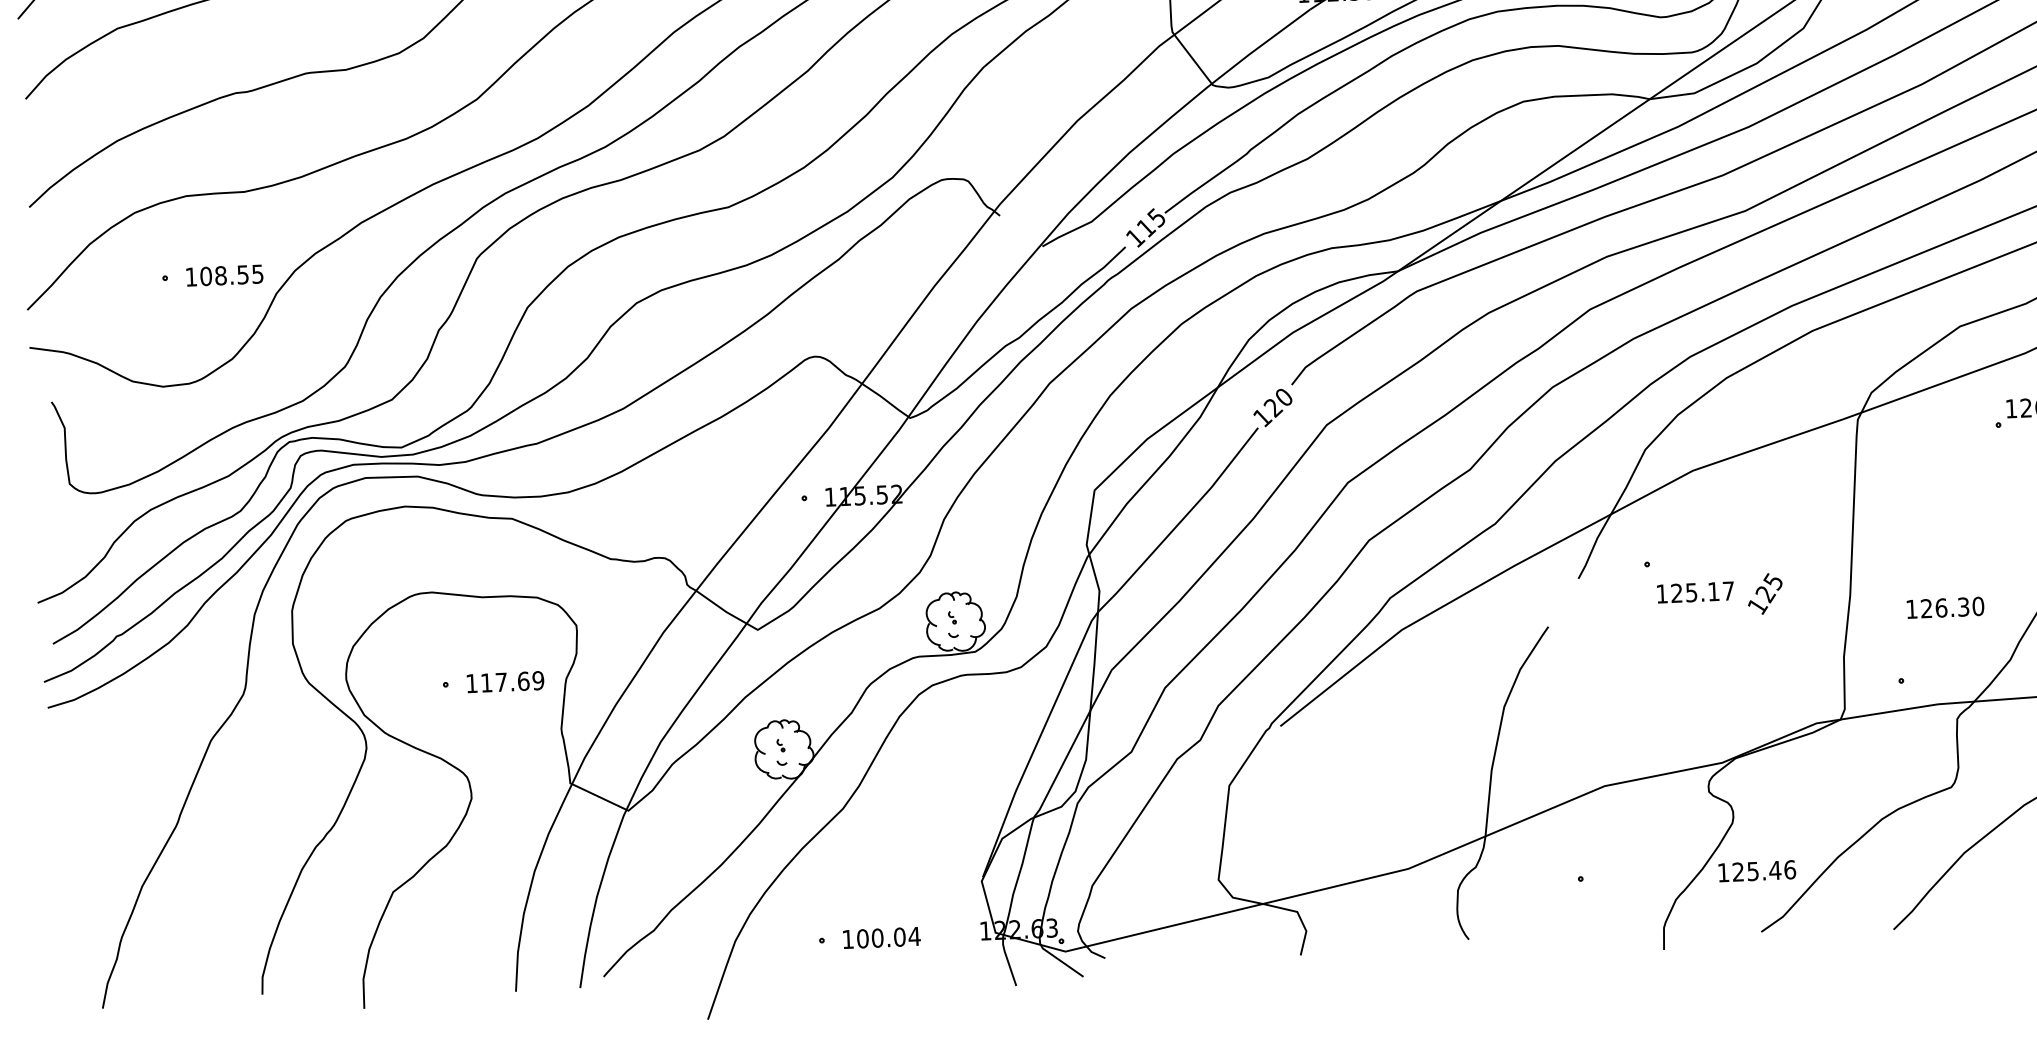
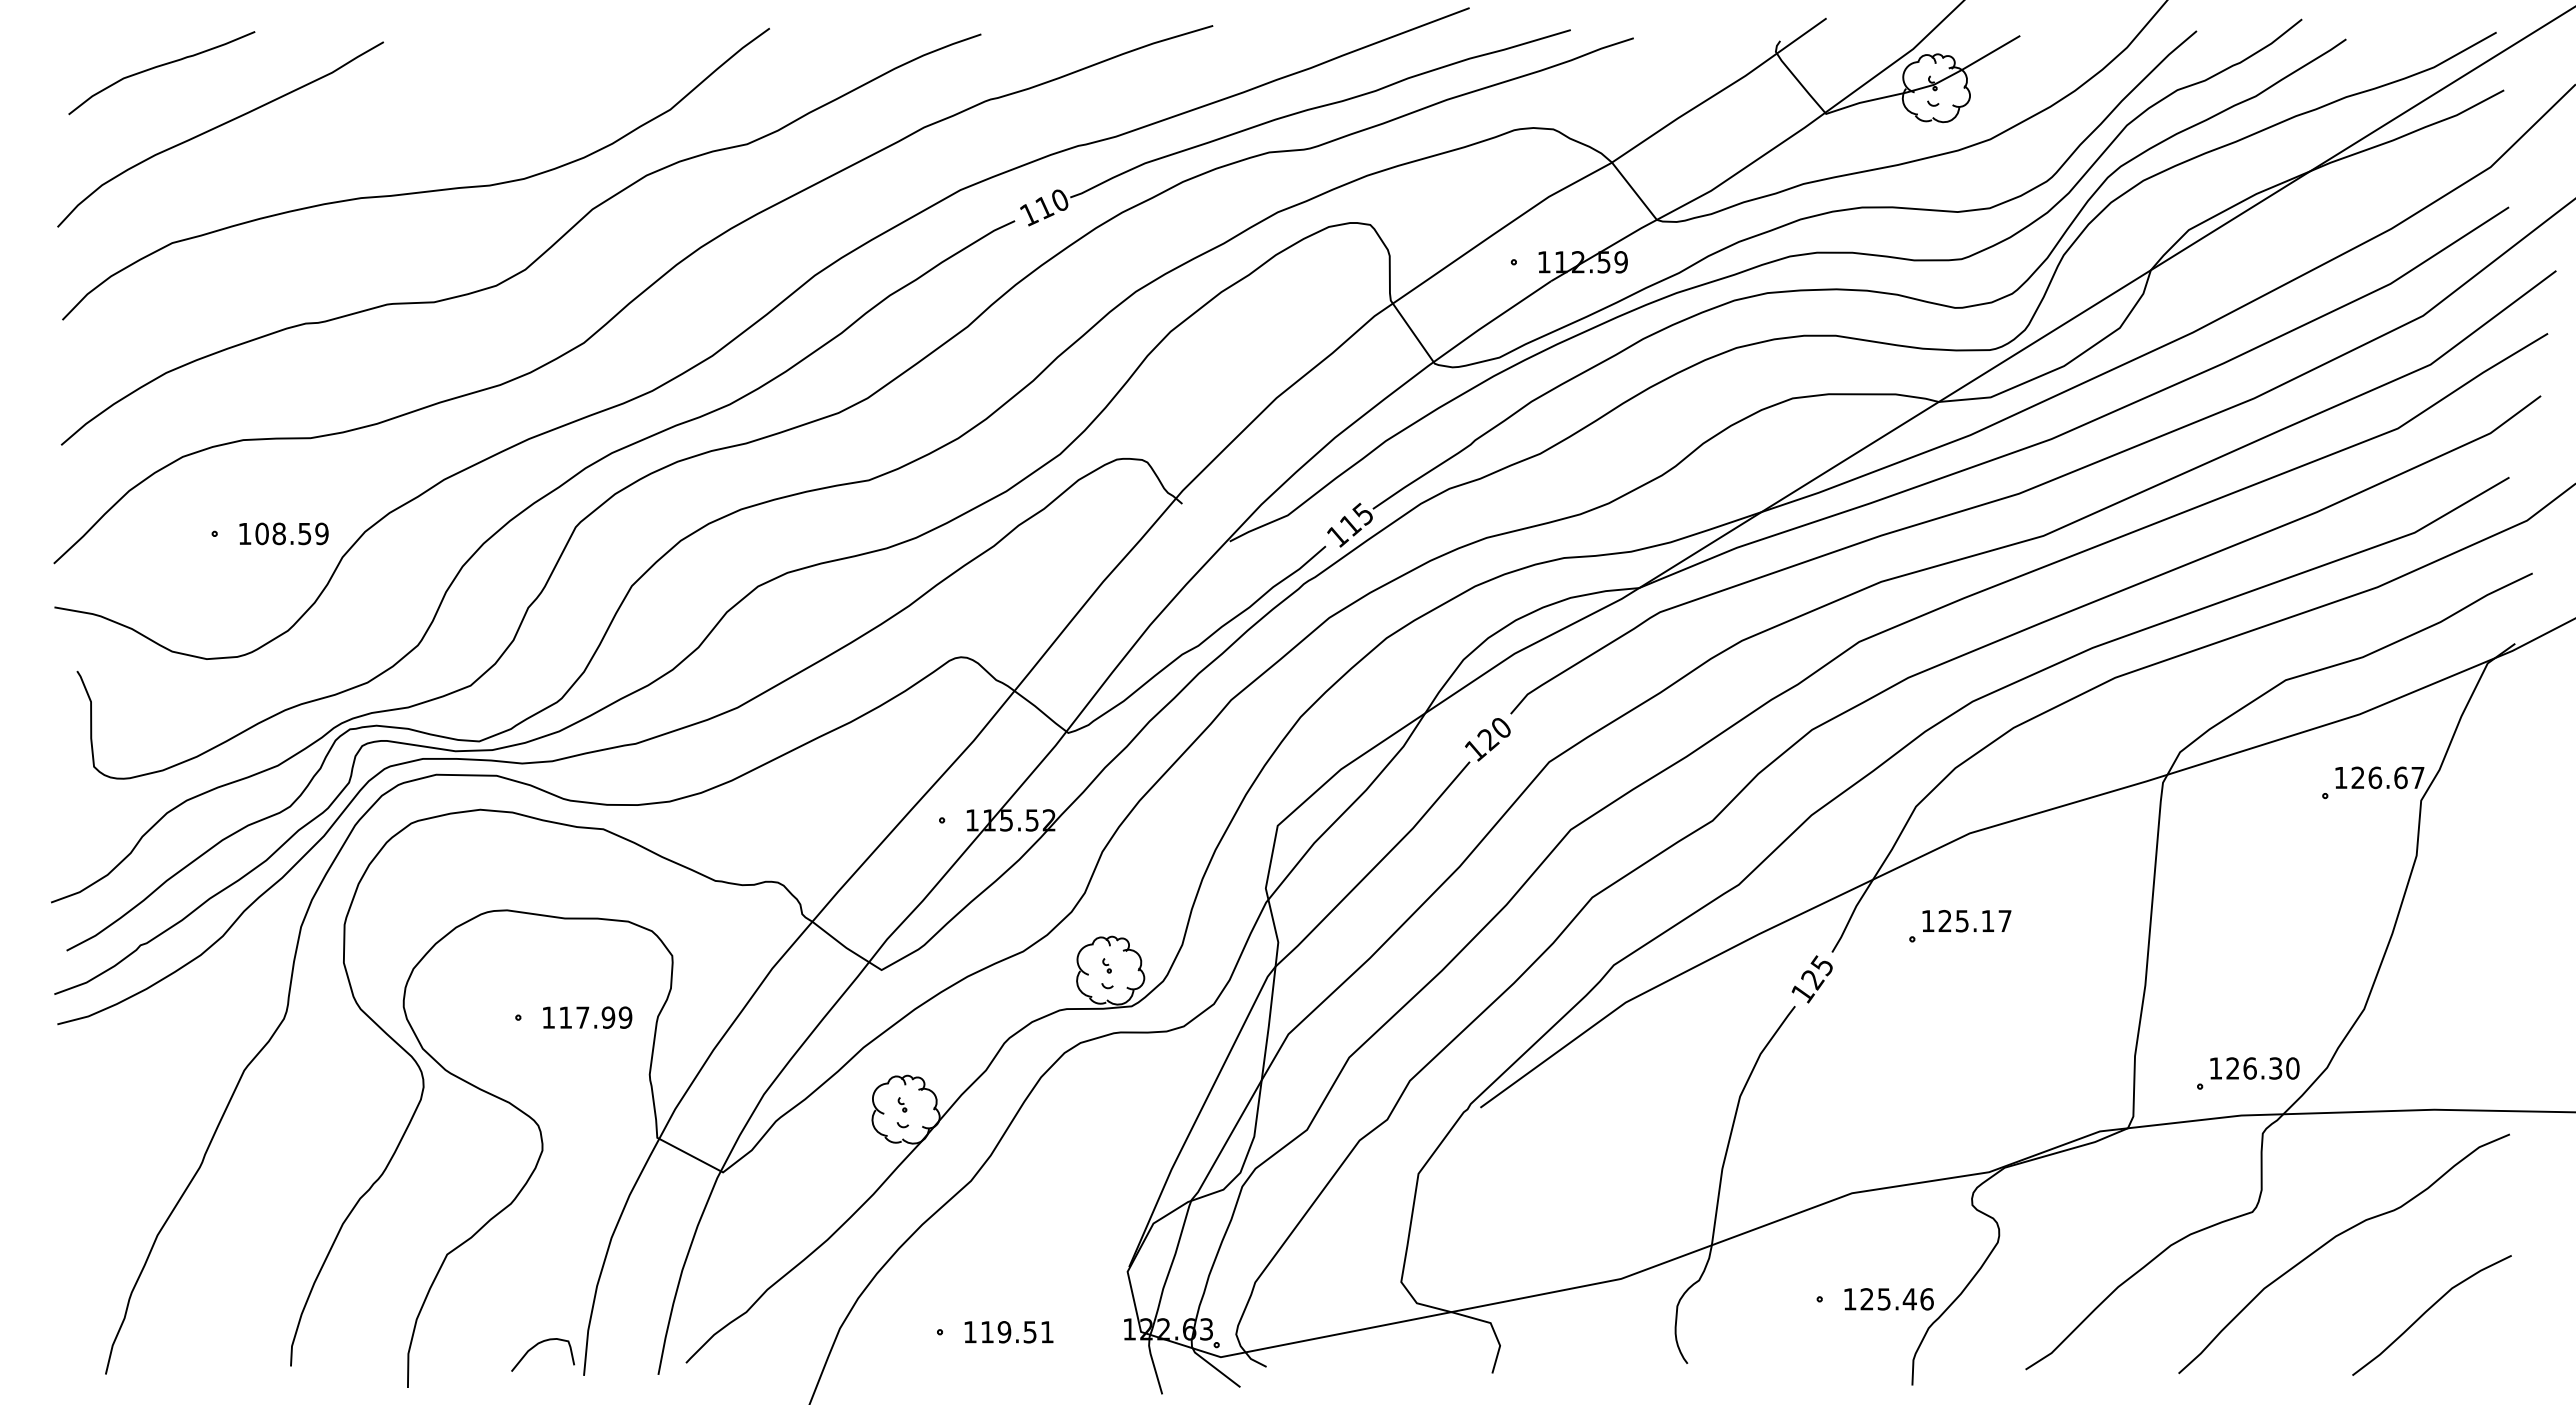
text: (257, 273) -> (321, 533), 108.55 -> 108.59
text: (1695, 592) -> (1966, 921), moved
text: (1764, 594) -> (1811, 979), moved
text: (1945, 607) -> (2254, 1068), moved
text: (523, 681) -> (608, 1017), 117.69 -> 117.99
text: (1756, 871) -> (1888, 1299), moved
text: (888, 937) -> (1017, 1332), 100.04 -> 119.51
curve: (474, 967) -> (537, 1345), added

